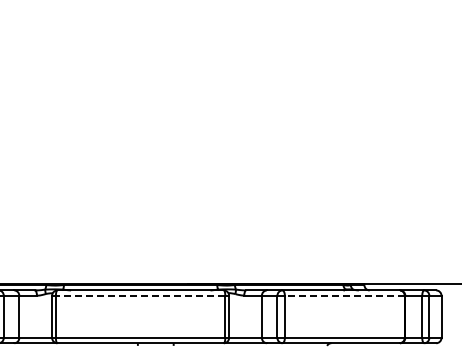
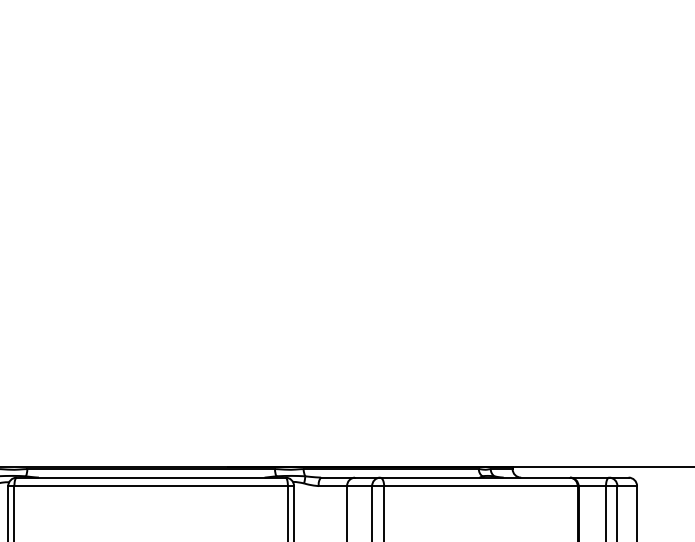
line: (140, 295) -> (150, 485), dashed -> solid
line: (344, 295) -> (480, 485), dashed -> solid

